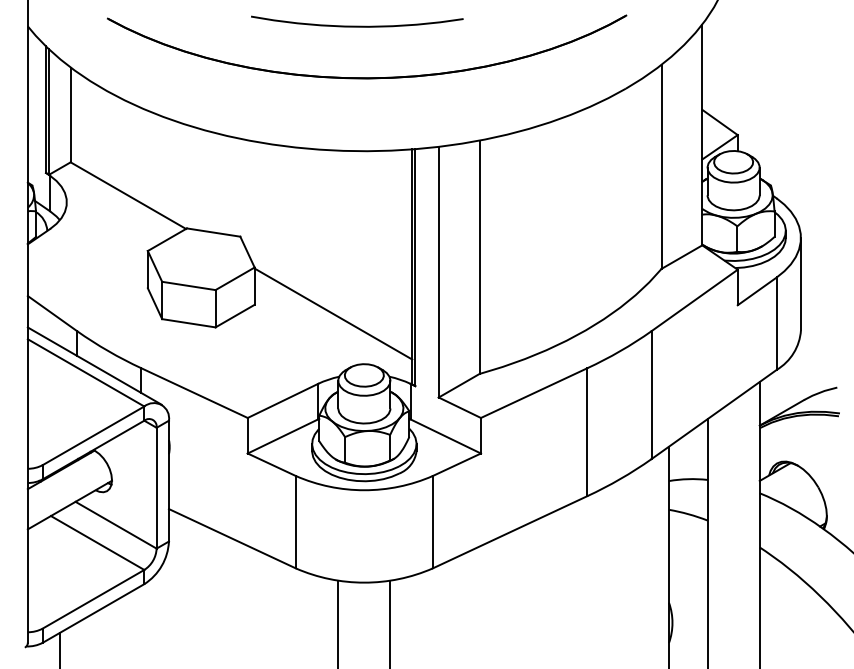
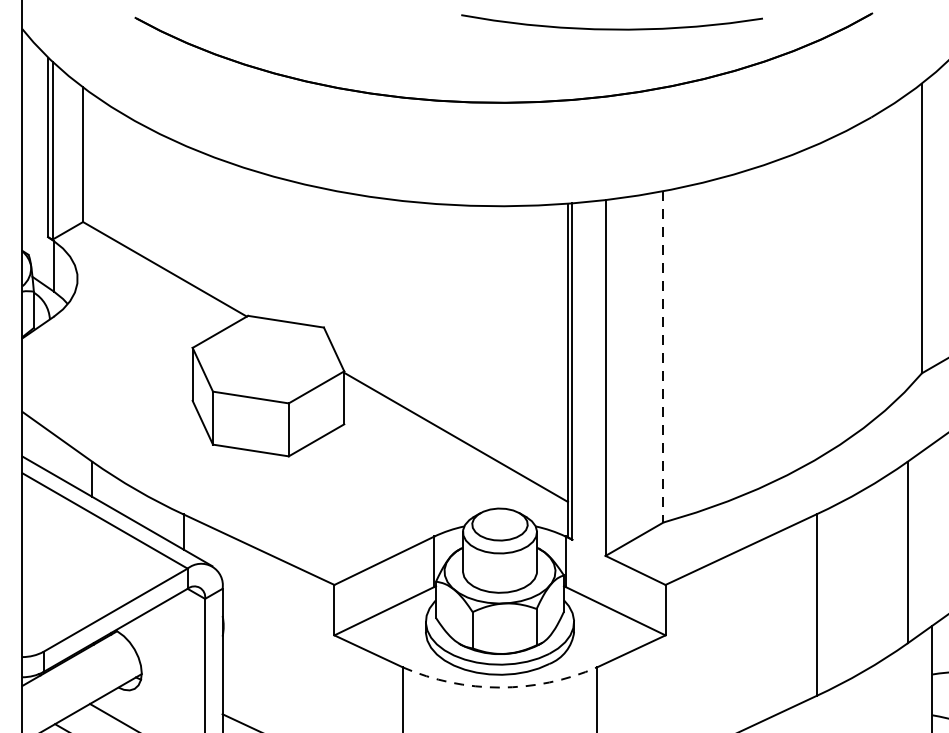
curve: (357, 25) -> (612, 27), moved
line: (479, 257) -> (663, 357), solid -> dashed
arc: (364, 490) -> (500, 687), solid -> dashed

